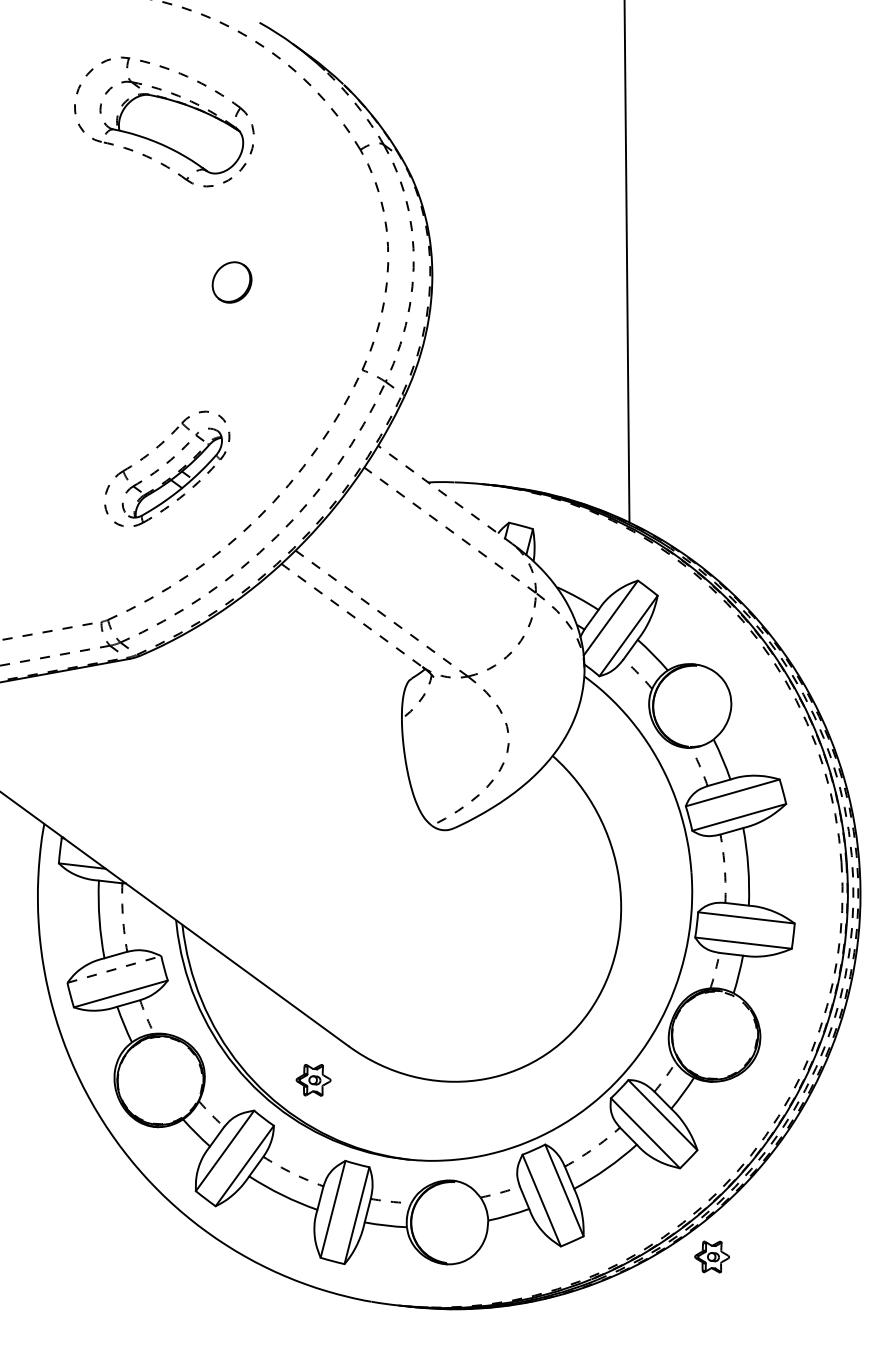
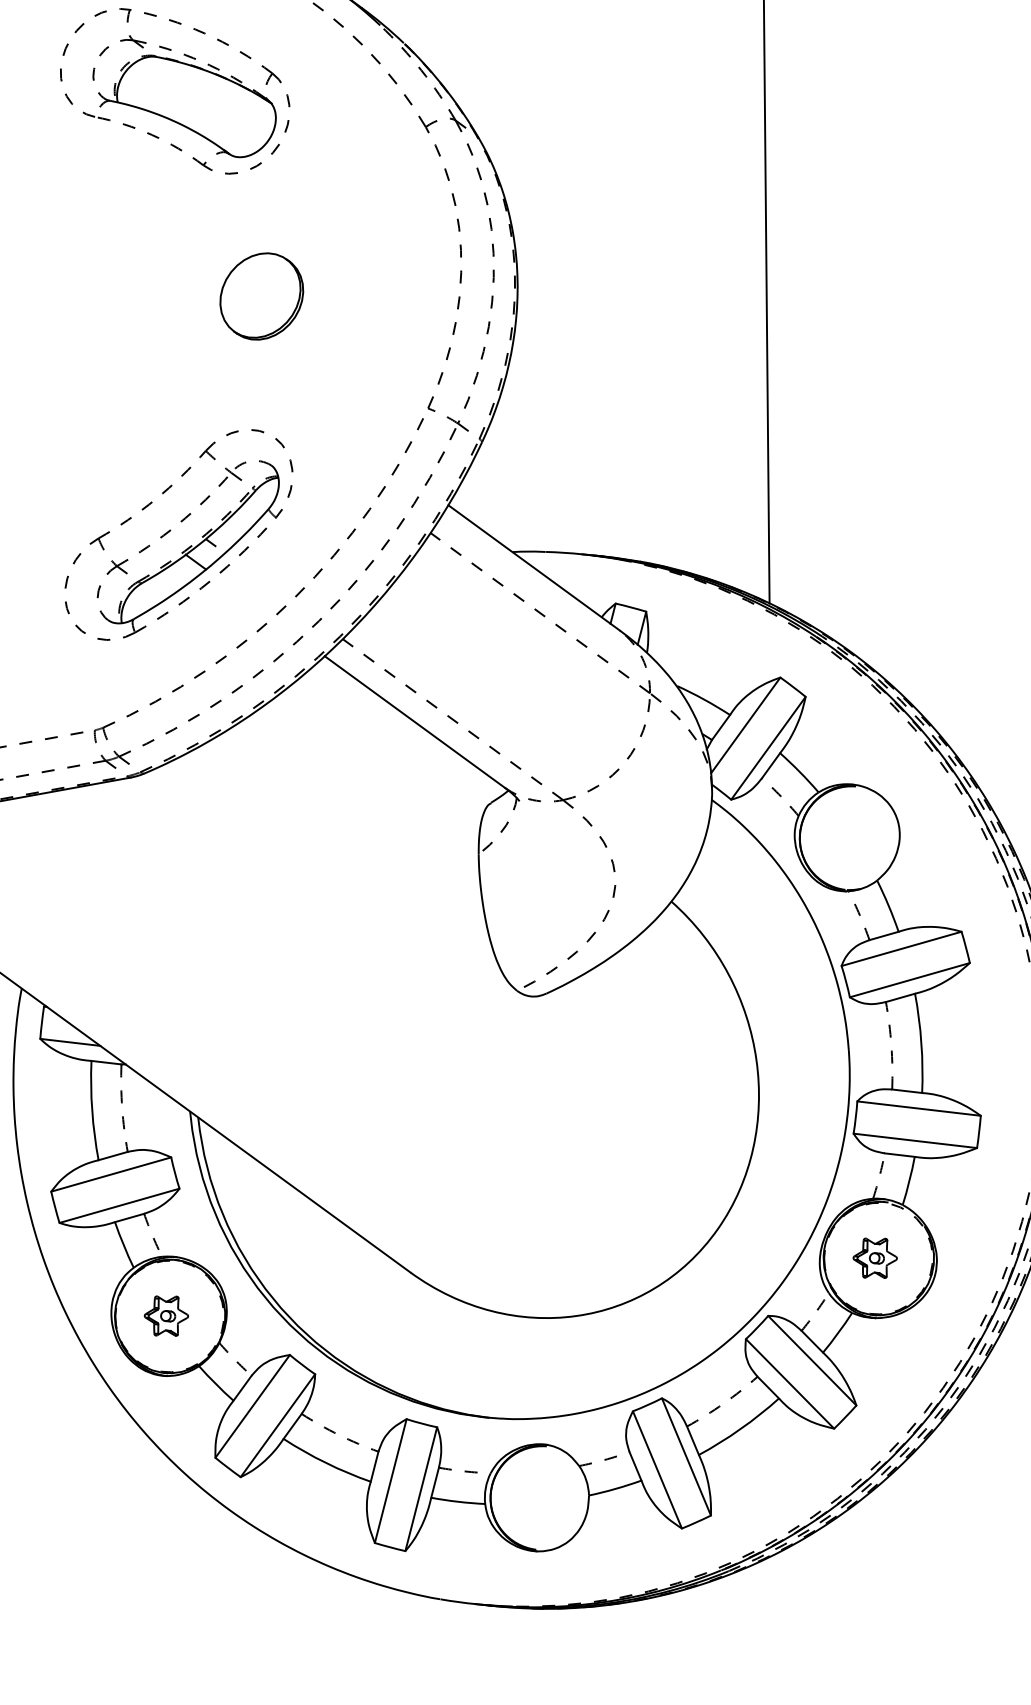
part: (231, 282) -> (260, 296), size x1.67
part: (166, 469) -> (177, 535), size x1.43
line: (444, 494) -> (533, 567), dashed -> solid
line: (352, 615) -> (415, 722), dashed -> solid
line: (114, 969) -> (111, 1174), dashed -> solid
part: (313, 1080) -> (166, 1316), moved
part: (711, 1256) -> (874, 1257), moved

